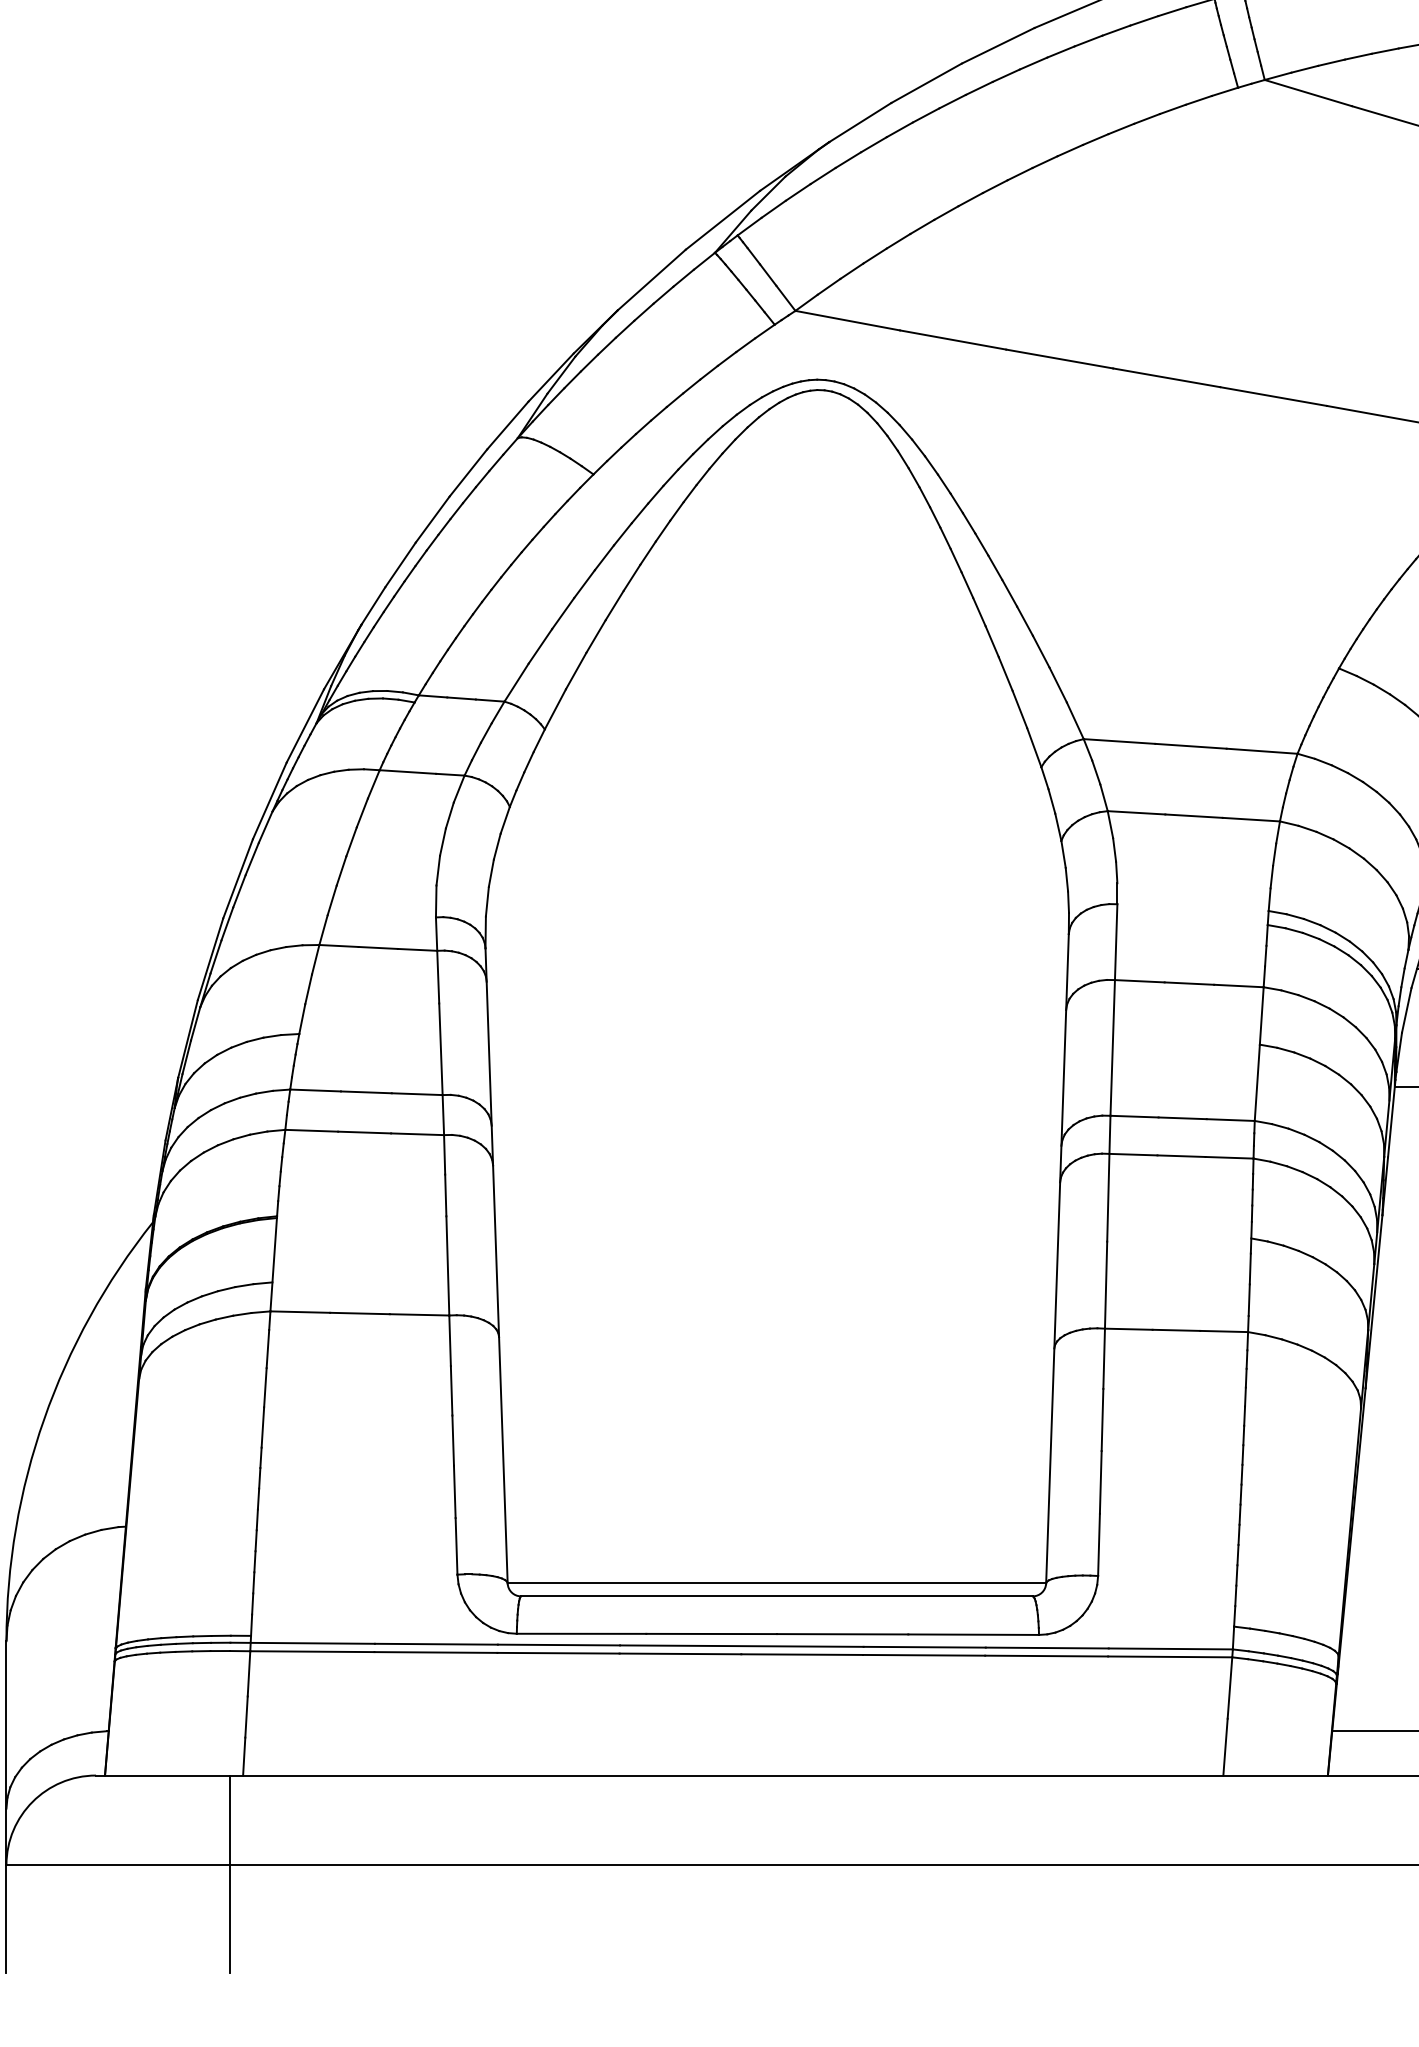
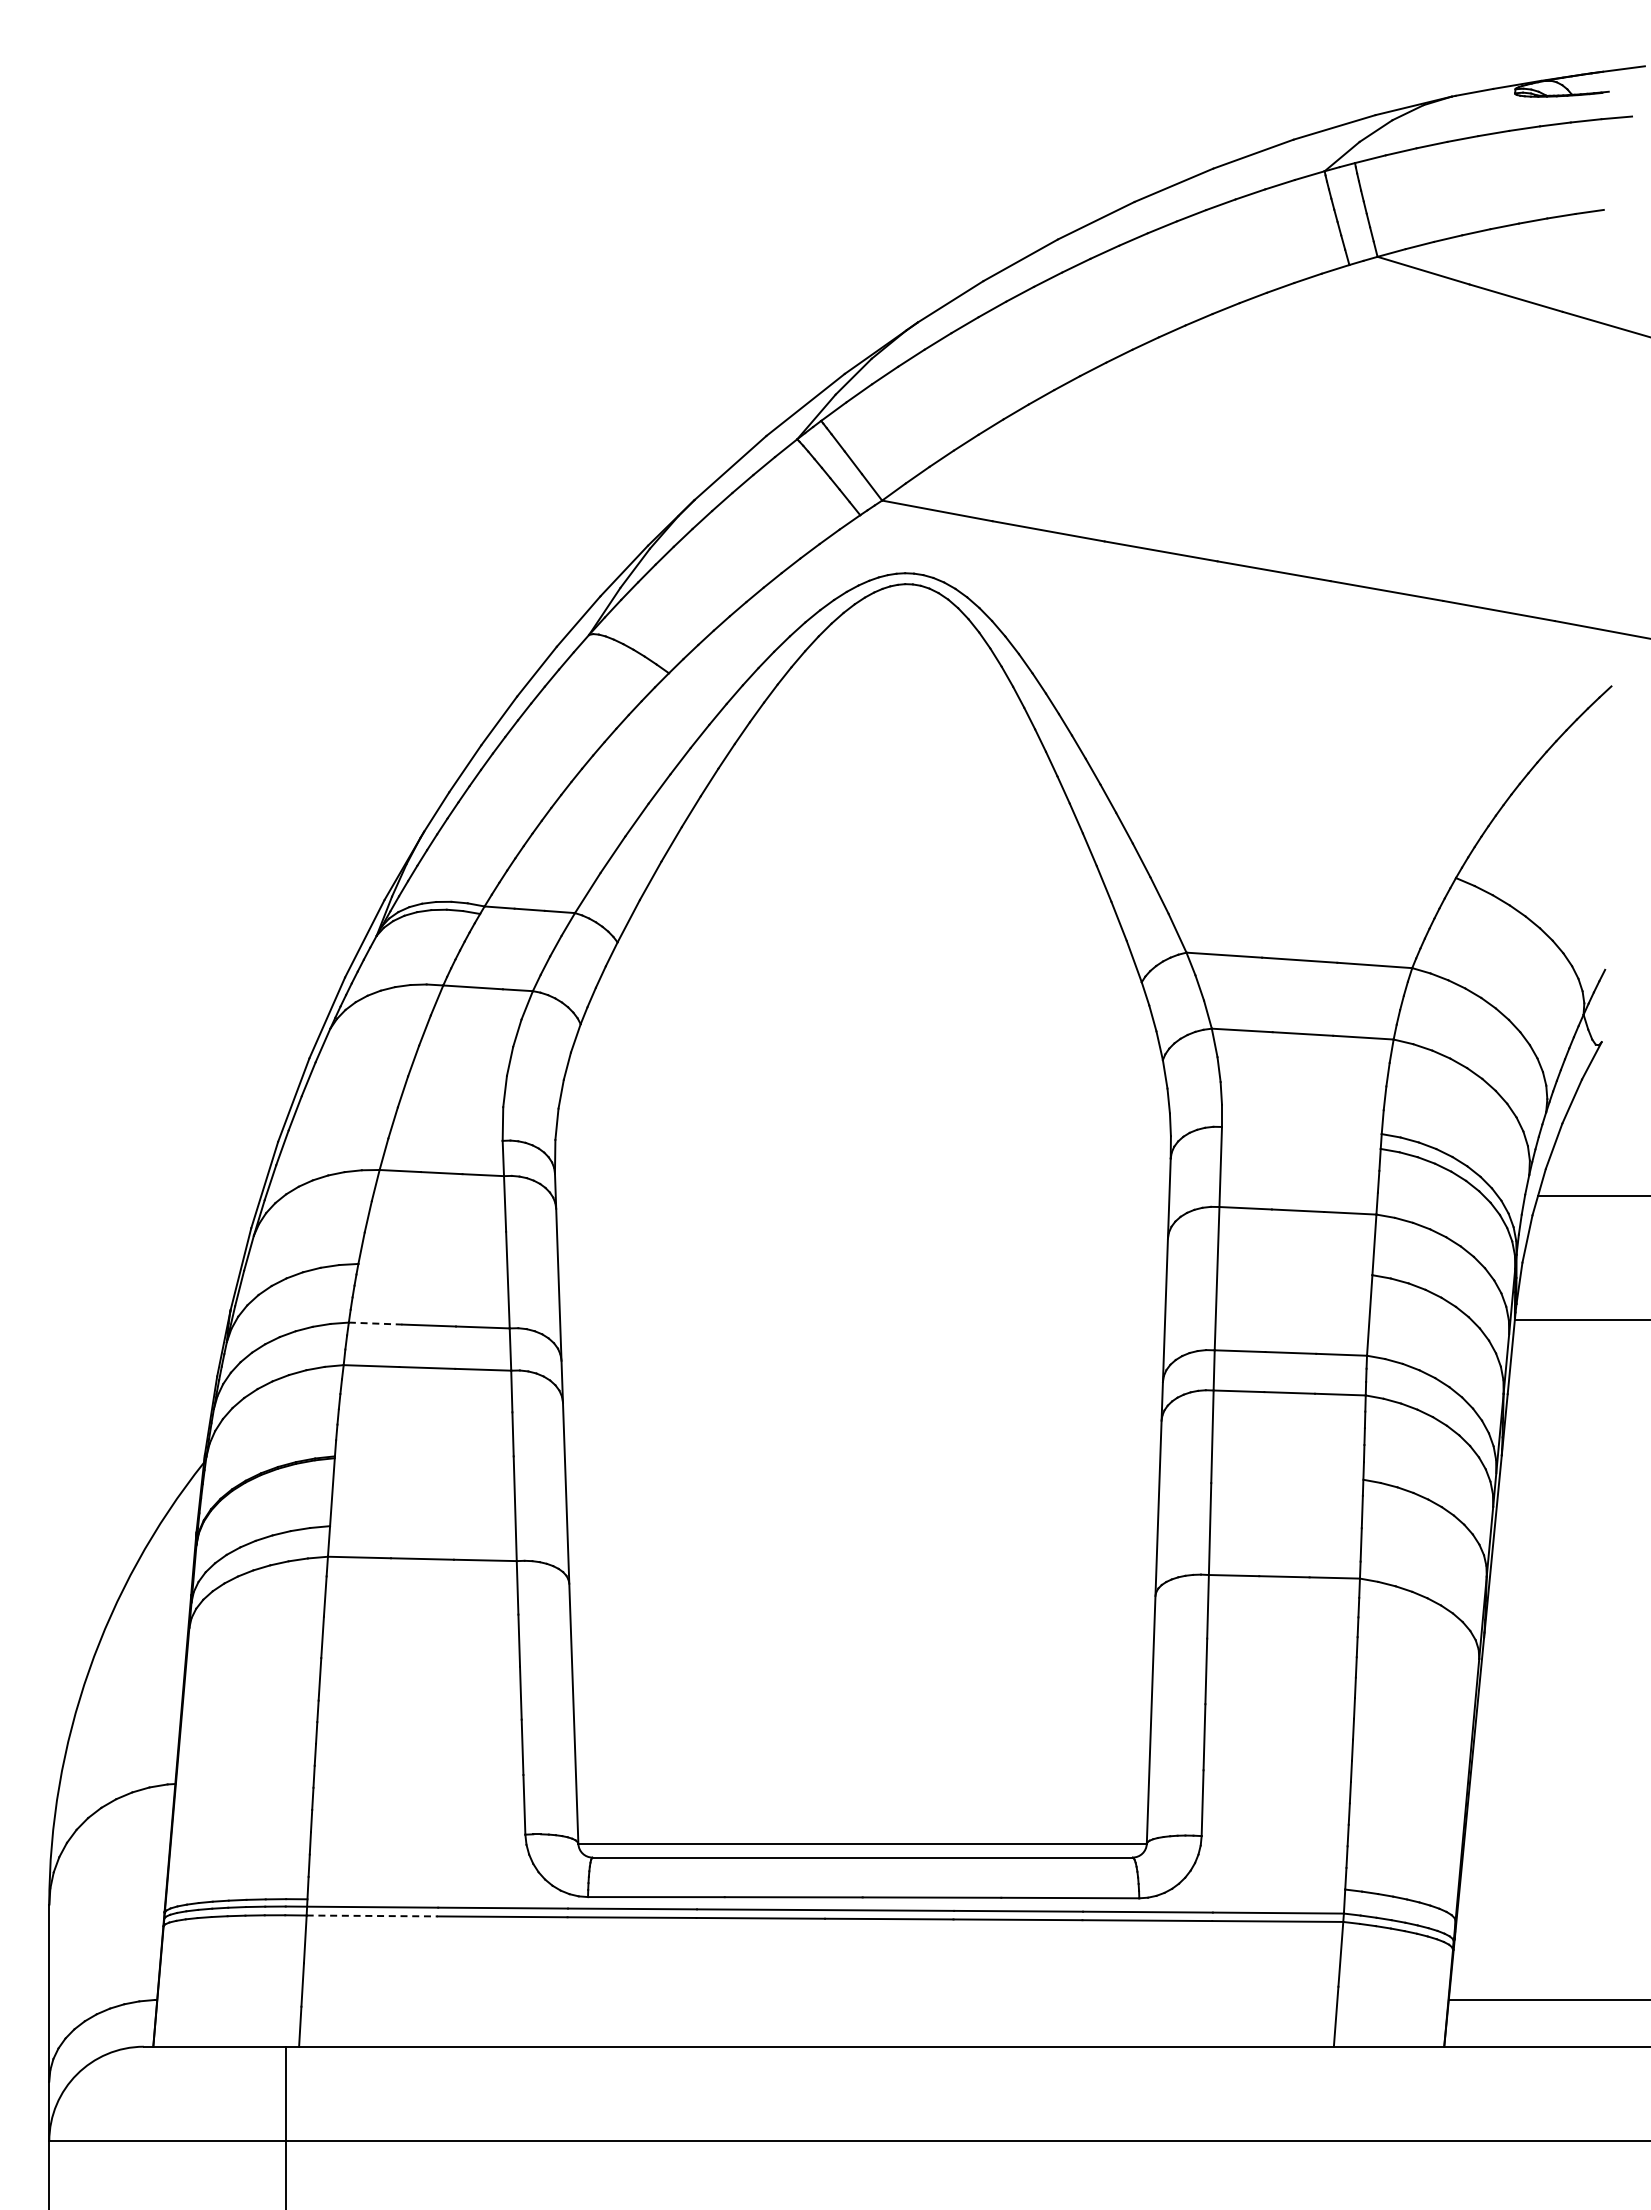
line: (315, 1090) -> (375, 1323), solid -> dashed
line: (312, 1651) -> (372, 1915), solid -> dashed

